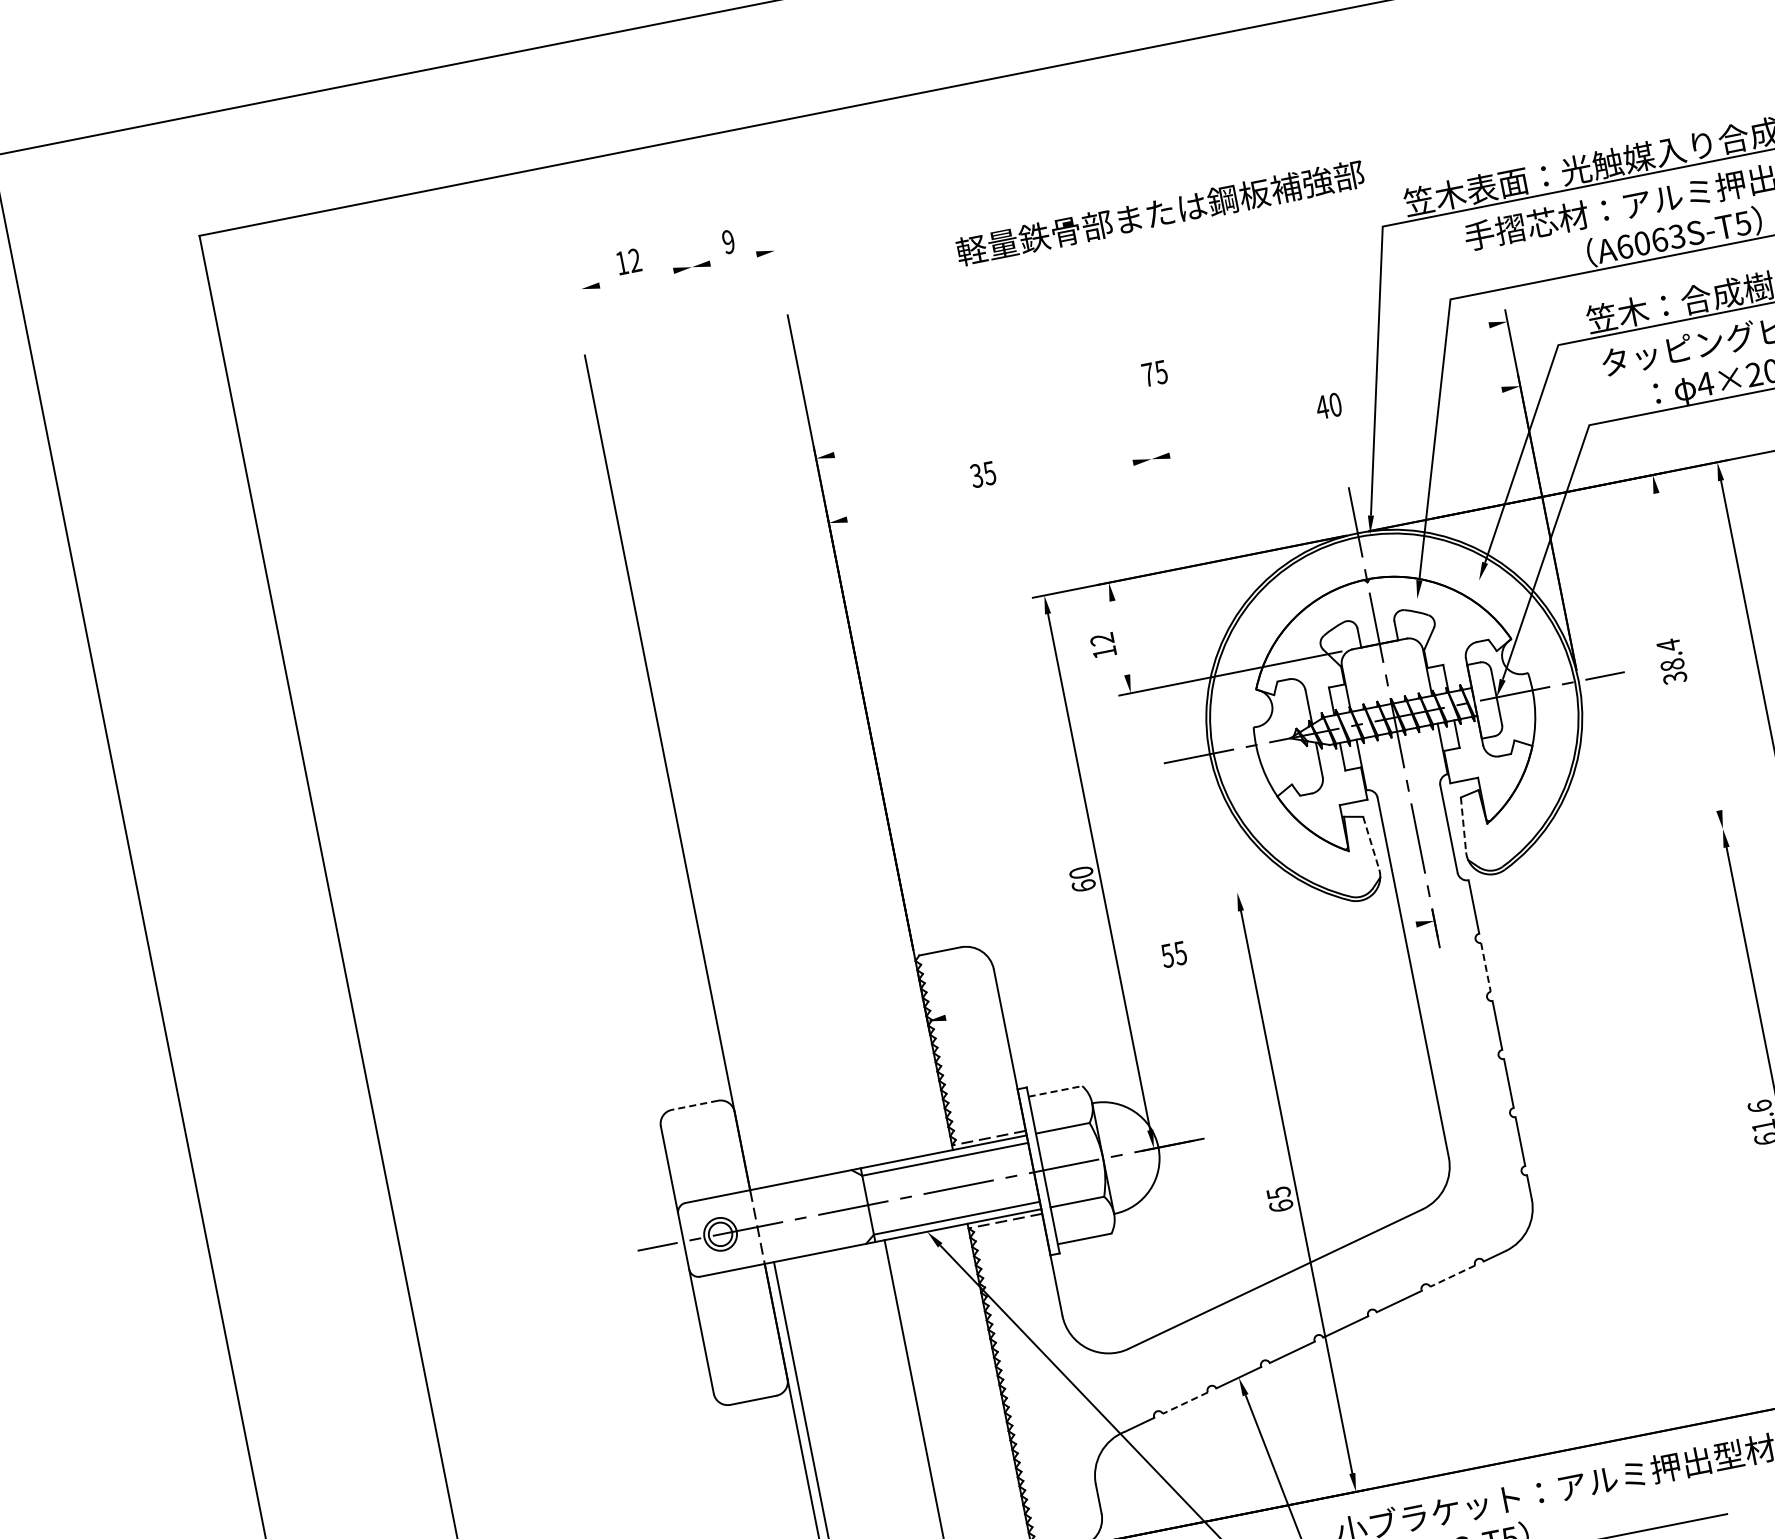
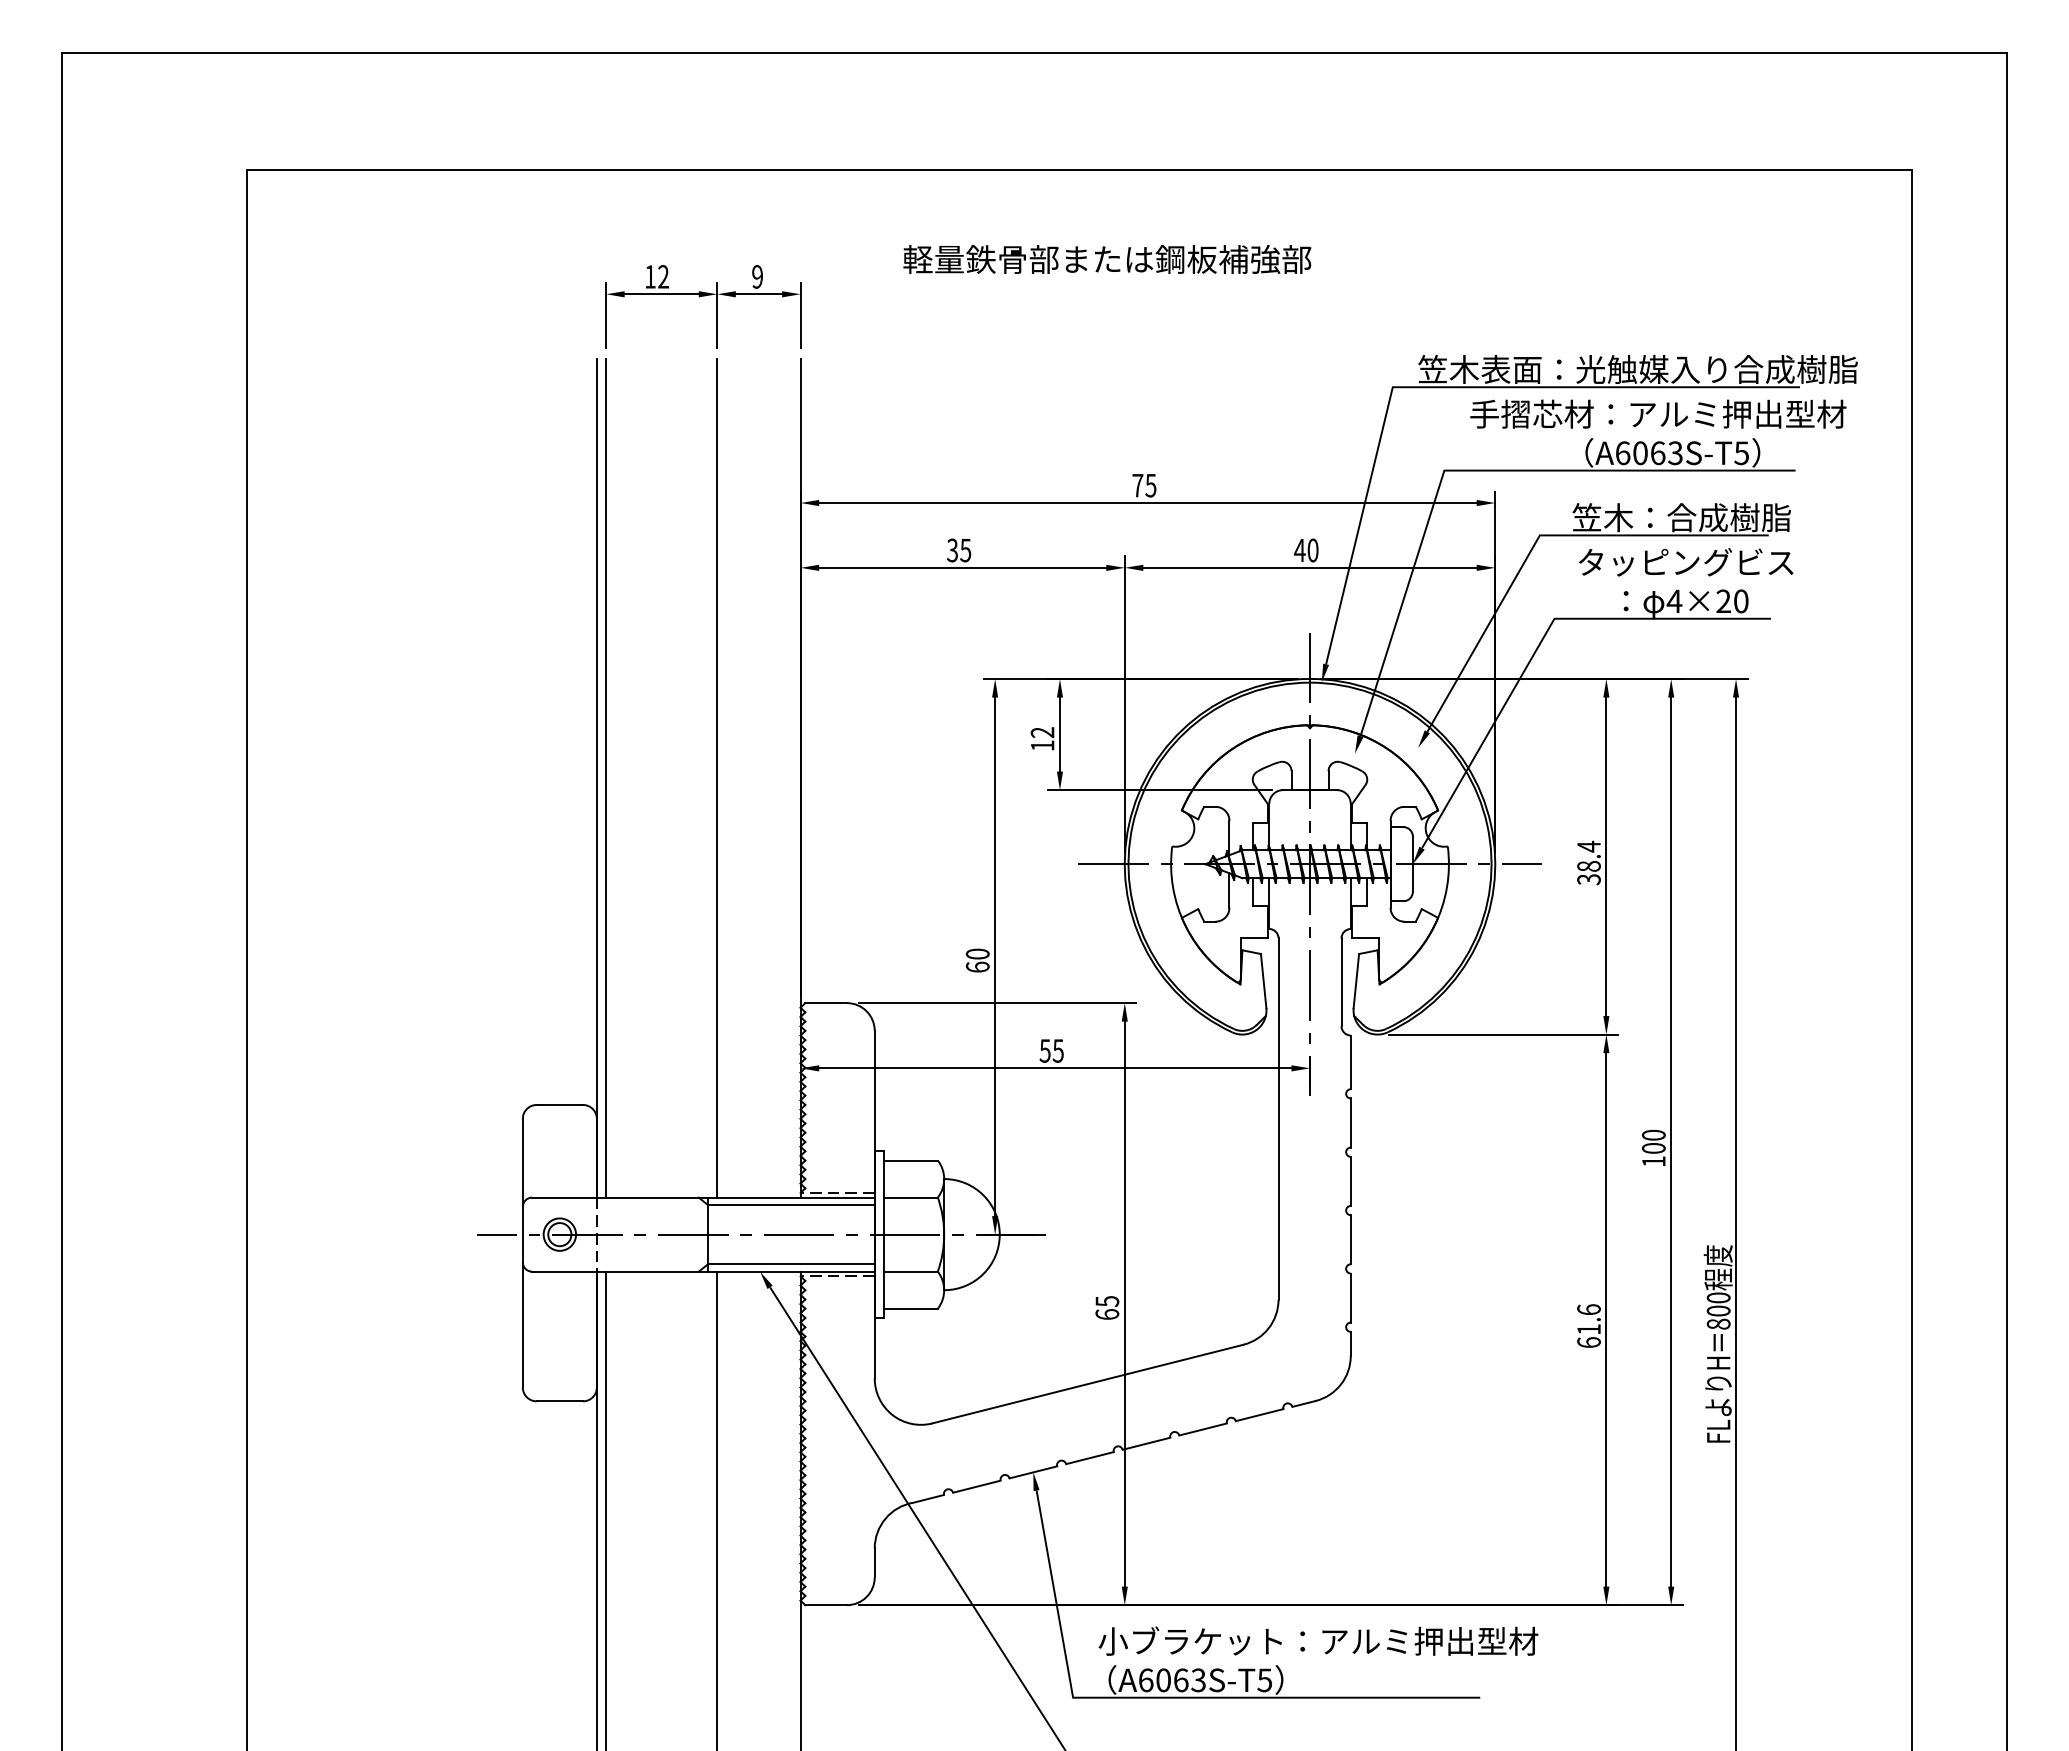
text: (1160, 212) -> (1107, 259), moved
line: (733, 259) -> (758, 294), added
line: (778, 270) -> (800, 314), added
line: (636, 278) -> (661, 294), added
line: (696, 287) -> (717, 314), added
line: (585, 309) -> (606, 314), added
line: (1161, 390) -> (1147, 503), added
line: (1335, 422) -> (1309, 567), added
line: (989, 490) -> (962, 567), added
line: (1178, 595) -> (1124, 704), added
line: (1119, 638) -> (1059, 734), added
line: (1687, 651) -> (1606, 856), added
line: (787, 749) -> (717, 778), added
line: (677, 771) -> (606, 778), added
line: (1463, 825) -> (1356, 981), dashed -> solid
line: (1371, 843) -> (1263, 981), dashed -> solid
line: (1620, 849) -> (1503, 1034), added
line: (1110, 918) -> (997, 1003), added
line: (1485, 967) -> (1350, 1123), dashed -> solid
line: (1181, 971) -> (1055, 1068), added
line: (1055, 1091) -> (910, 1160), dashed -> solid
line: (694, 1104) -> (559, 1104), dashed -> solid
line: (1452, 1276) -> (1259, 1415), dashed -> solid
line: (1184, 1402) -> (976, 1486), dashed -> solid

